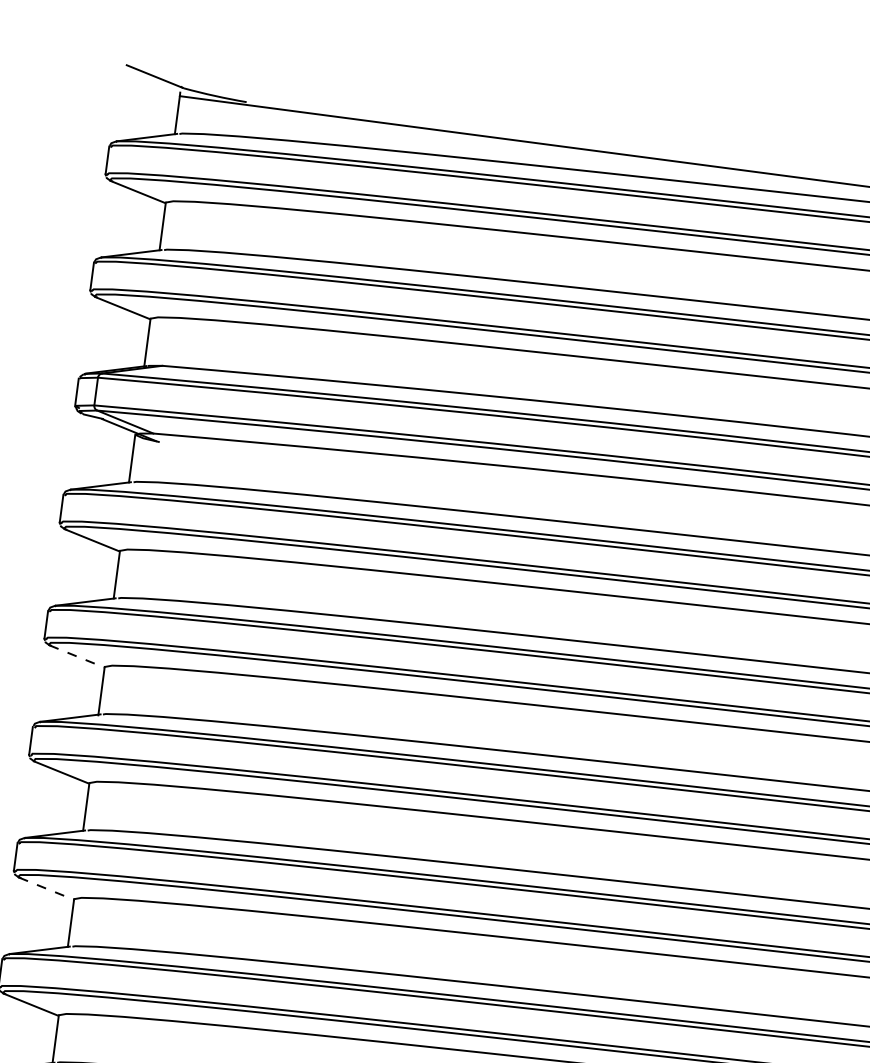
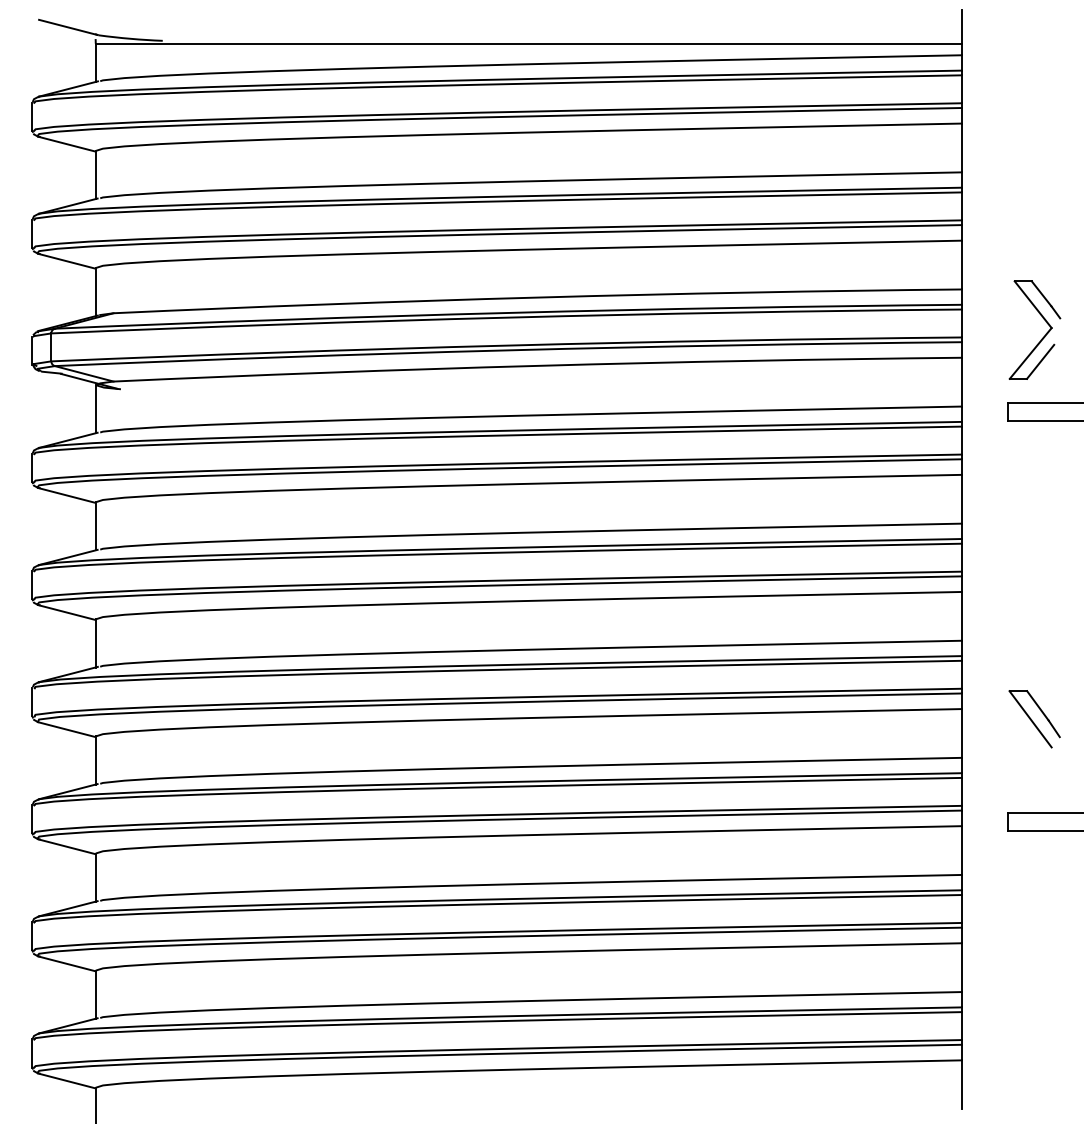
line: (77, 656) -> (67, 612), dashed -> solid
line: (47, 888) -> (67, 846), dashed -> solid

